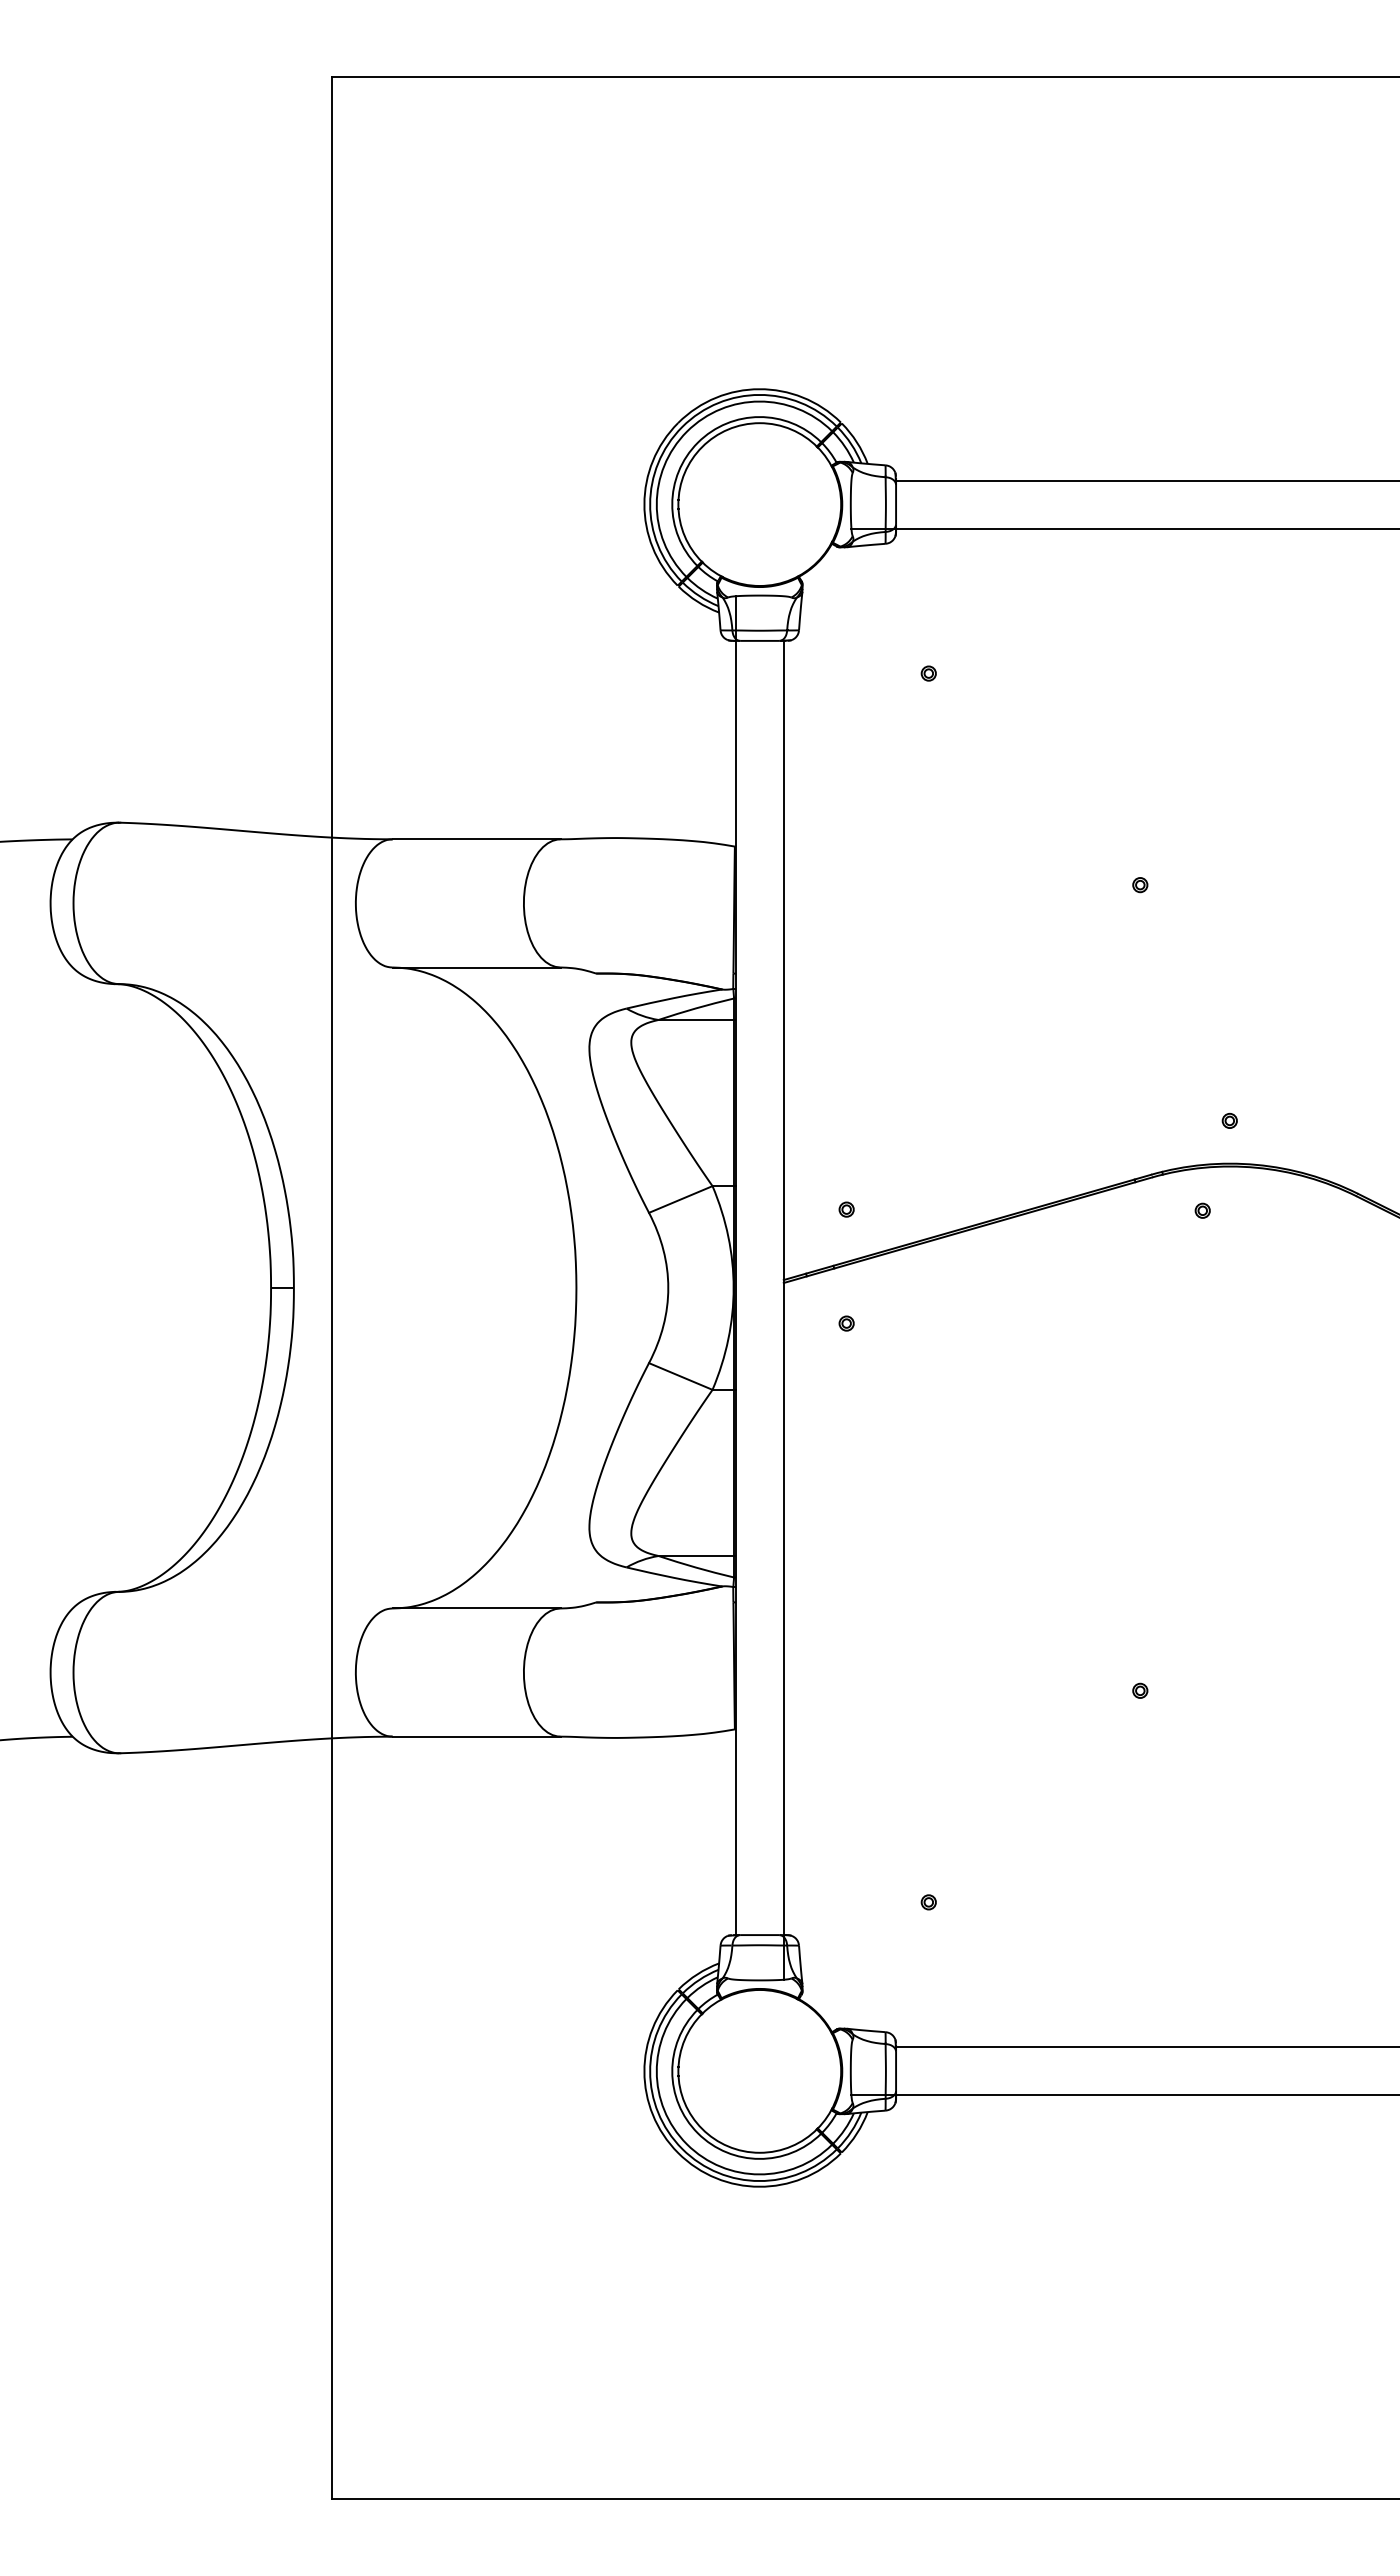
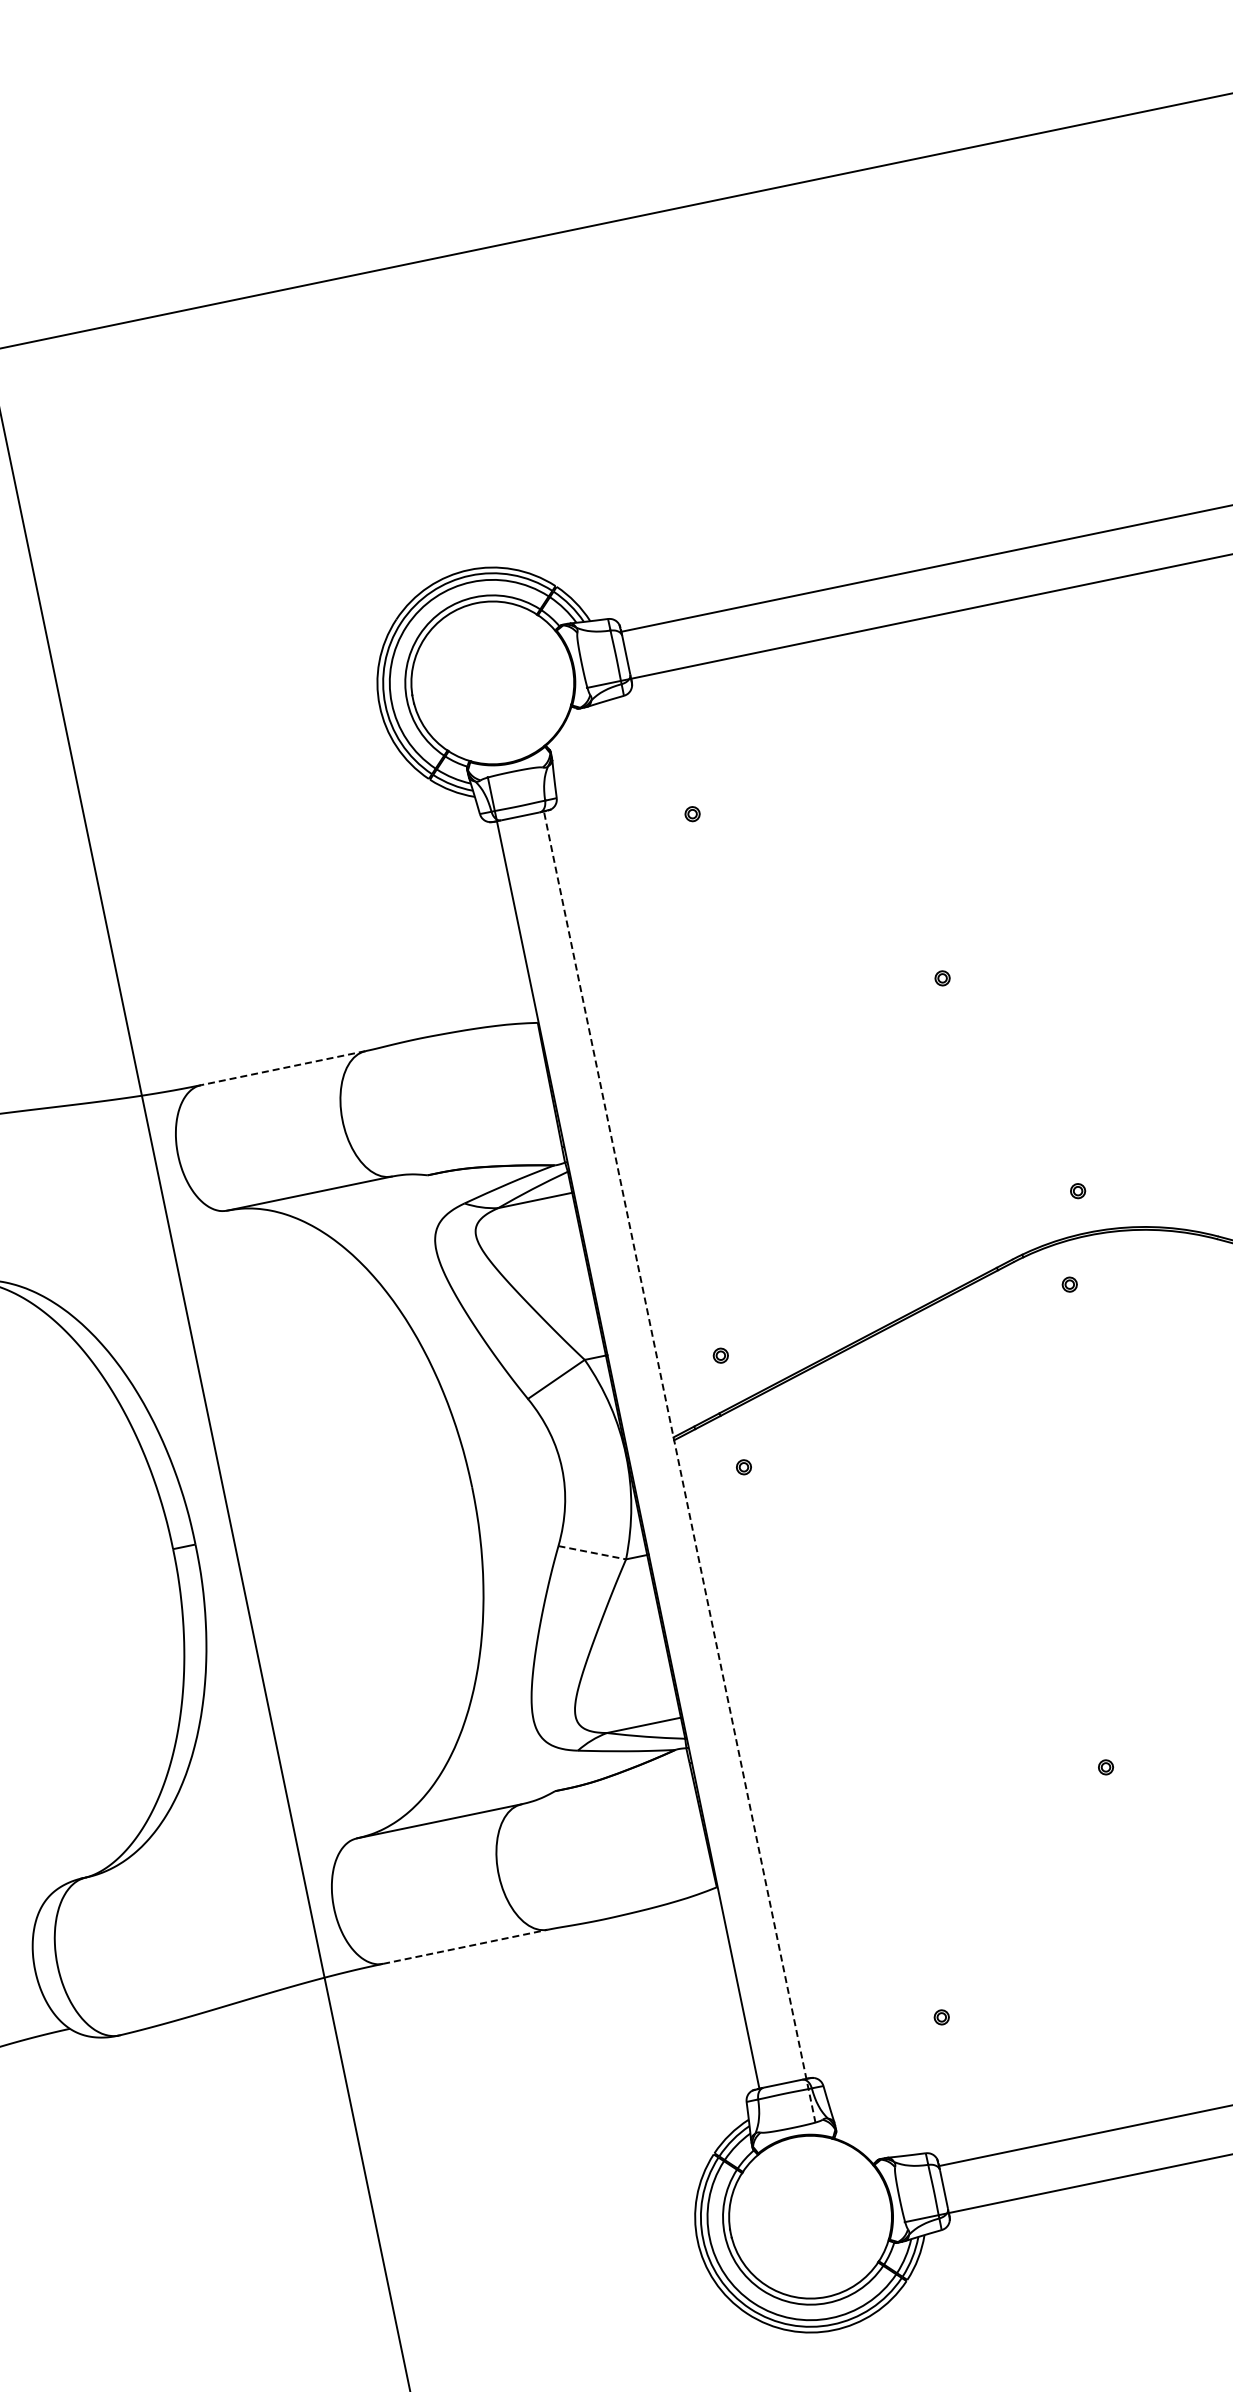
line: (476, 839) -> (283, 1068), solid -> dashed
line: (783, 1310) -> (679, 1467), solid -> dashed
line: (681, 1376) -> (592, 1552), solid -> dashed
line: (477, 1736) -> (466, 1946), solid -> dashed

